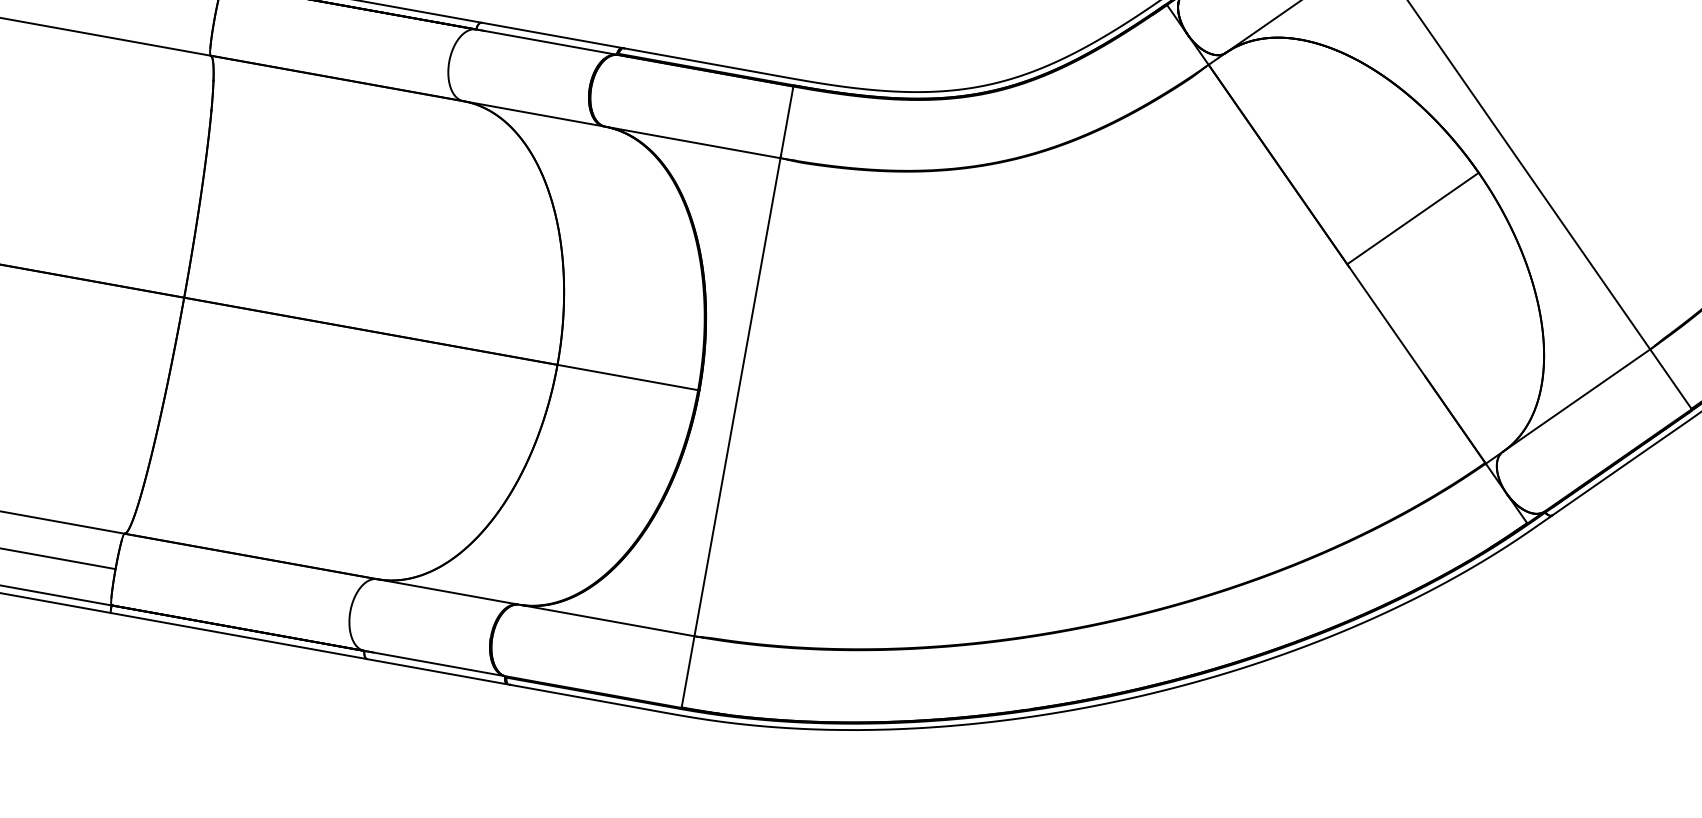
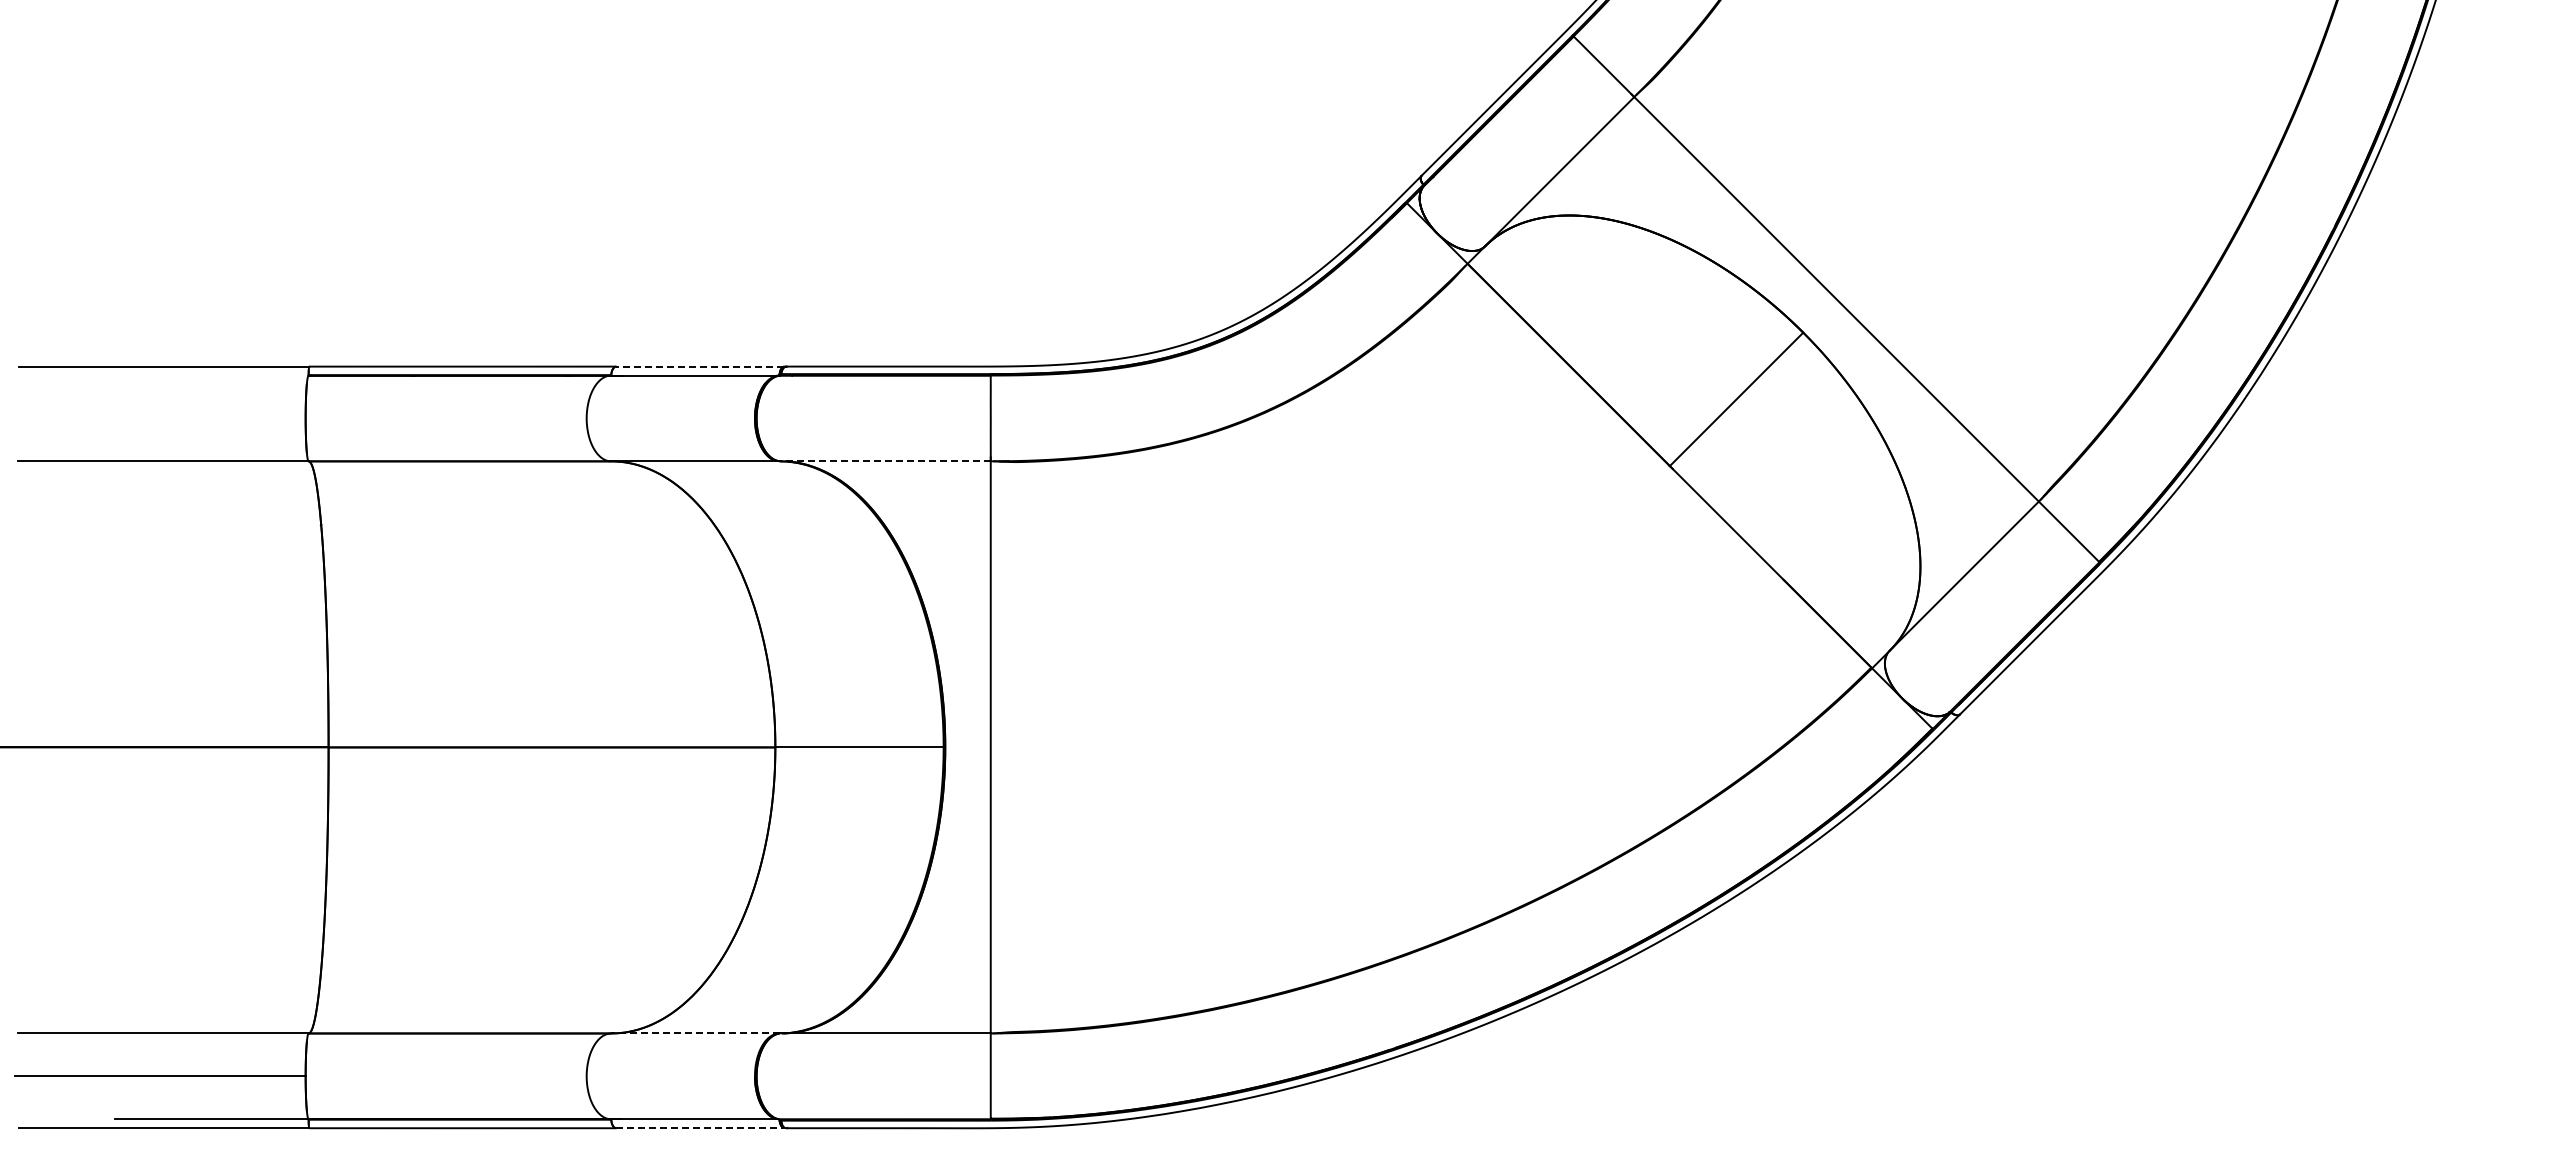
line: (551, 35) -> (699, 366), solid -> dashed
line: (692, 142) -> (885, 461), solid -> dashed
line: (446, 591) -> (694, 1033), solid -> dashed
line: (438, 672) -> (701, 1128), solid -> dashed

